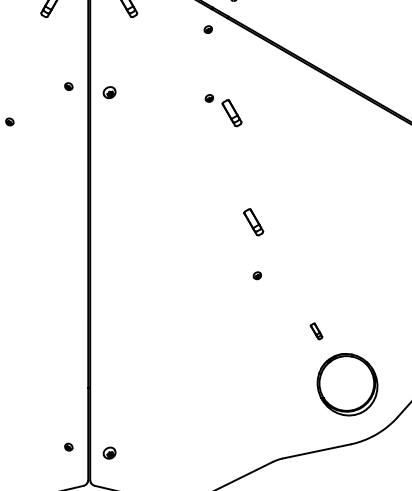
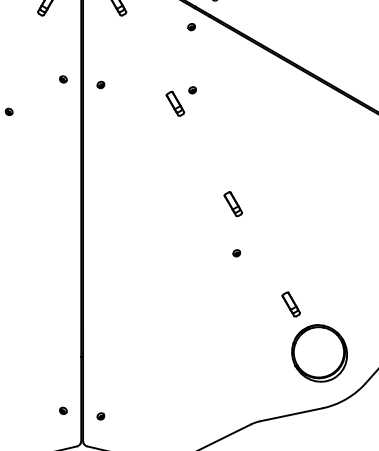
part: (109, 92) -> (100, 84), size x0.62
part: (232, 112) -> (175, 103), moved
part: (315, 331) -> (290, 304), size x1.67
part: (109, 453) -> (100, 416), size x0.62

